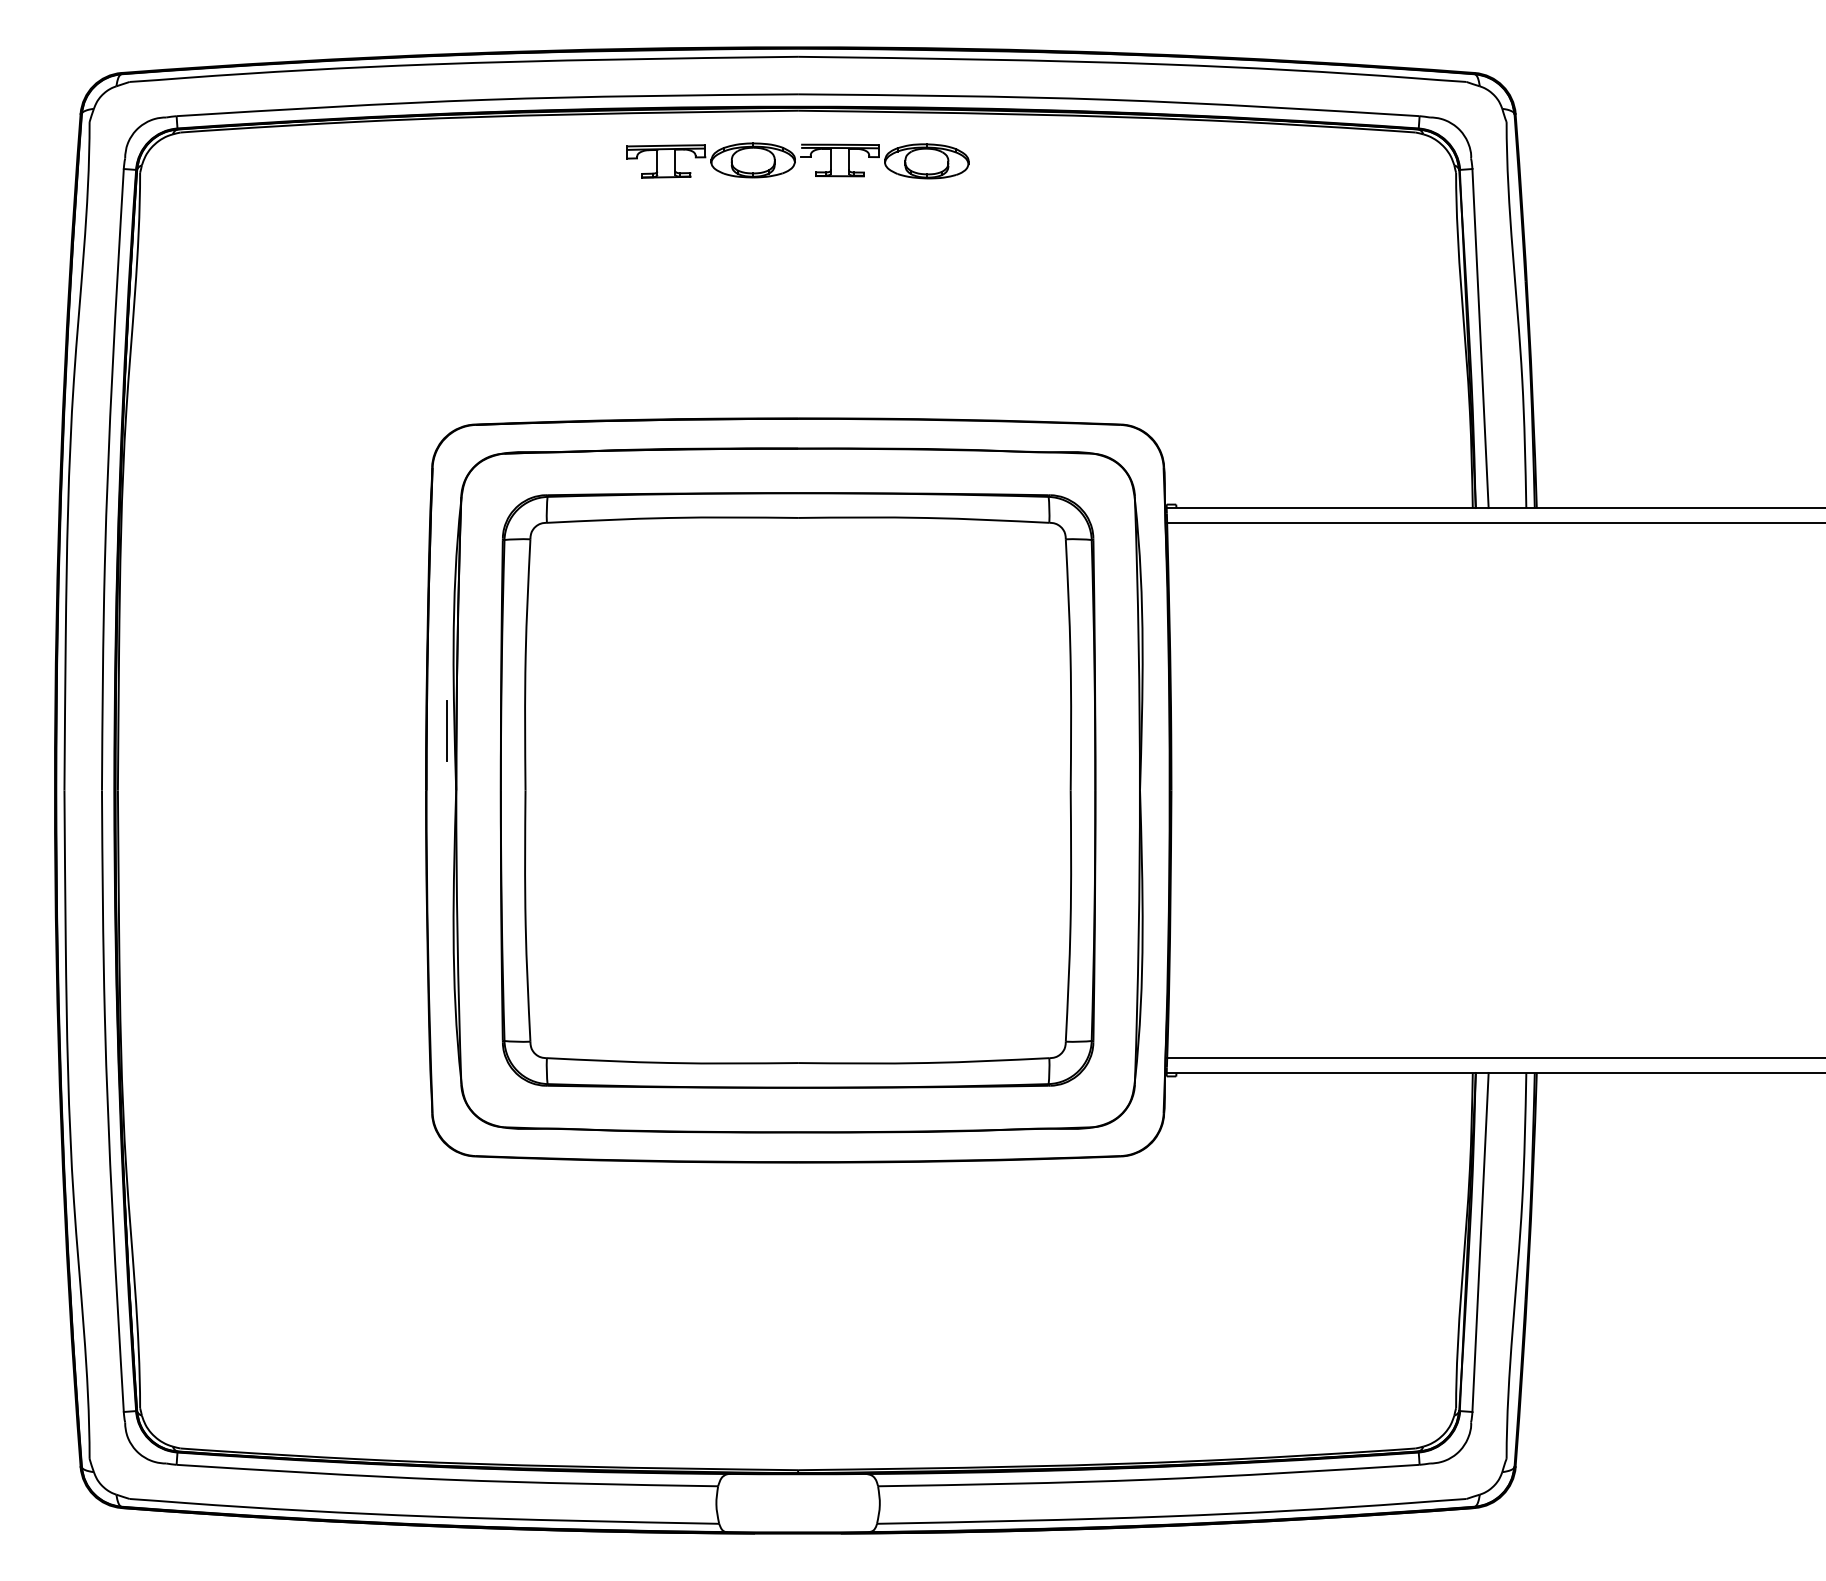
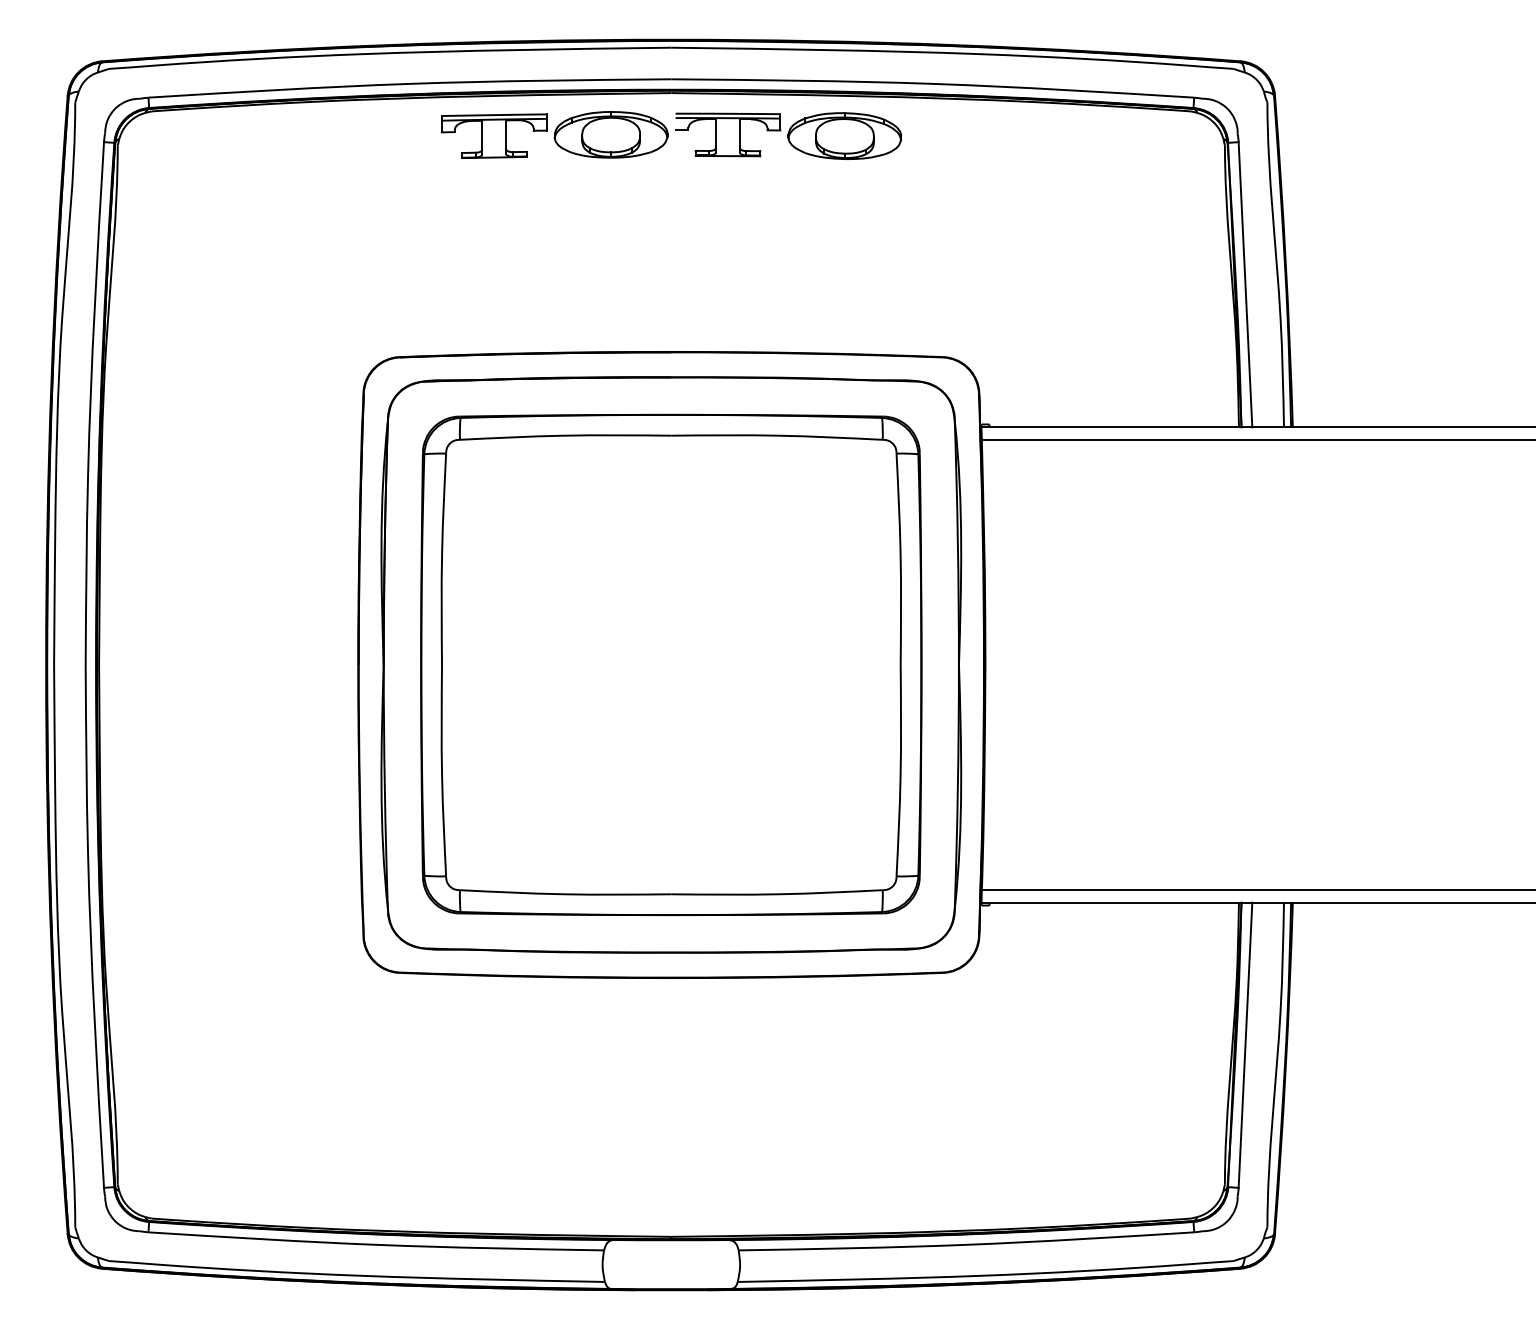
part: (797, 159) -> (670, 134), size x1.6
line: (447, 730) -> (376, 614), removed

